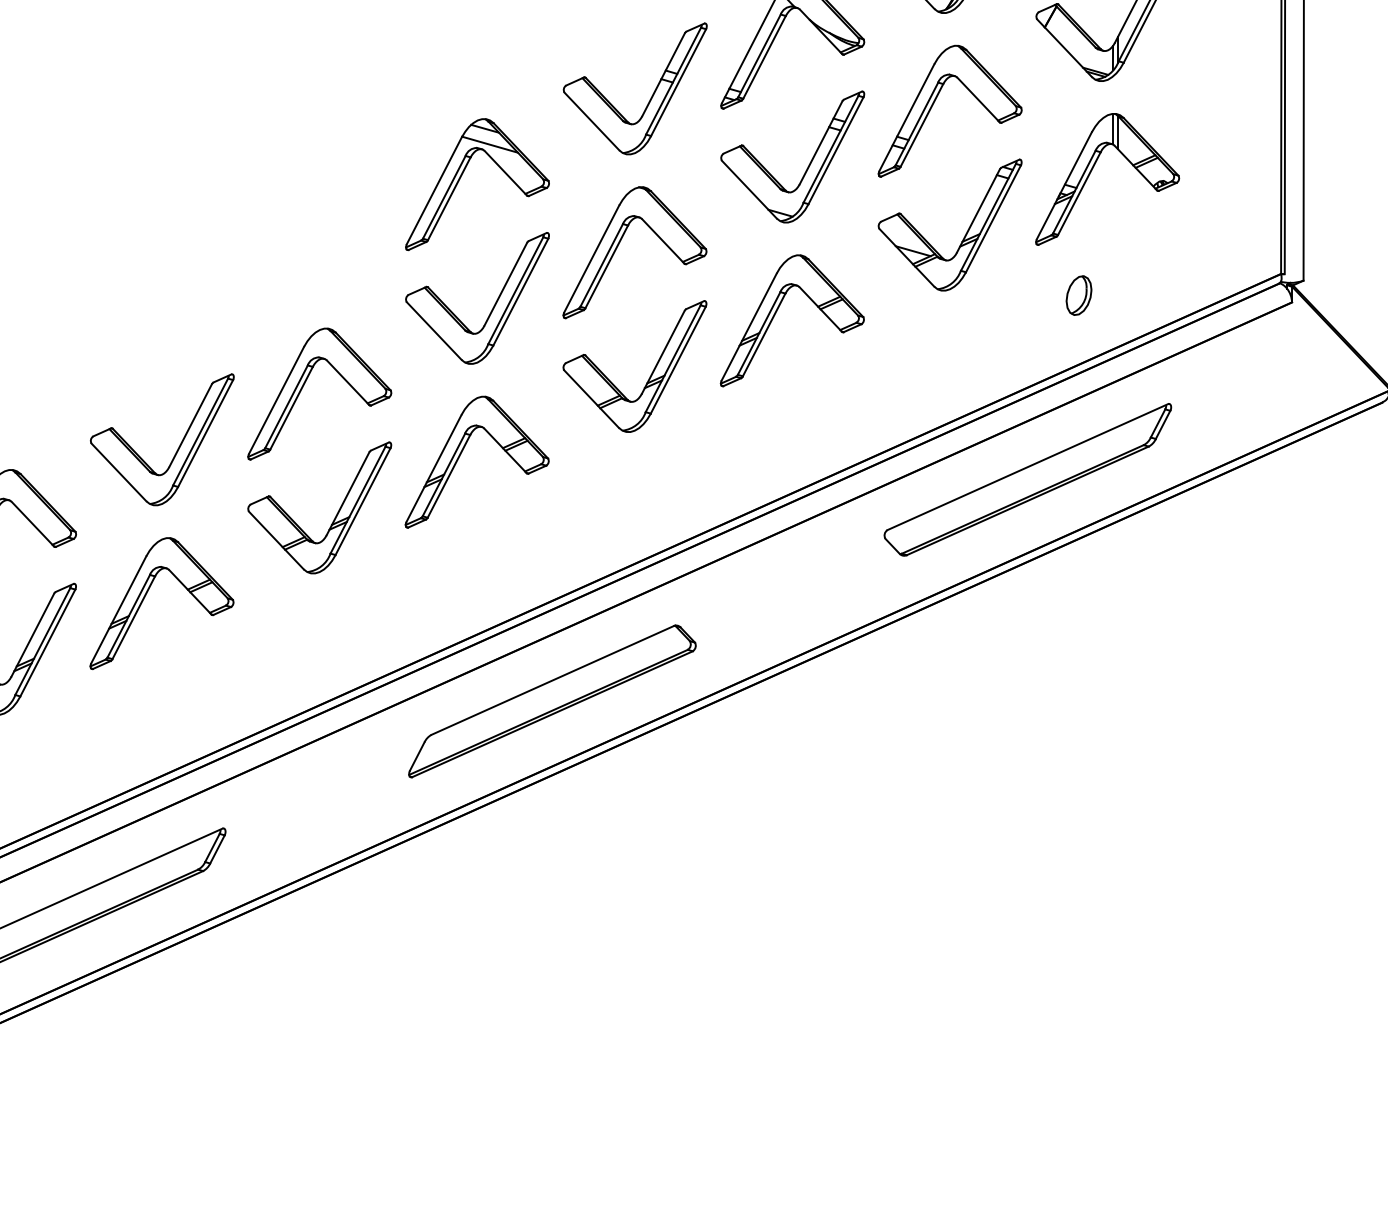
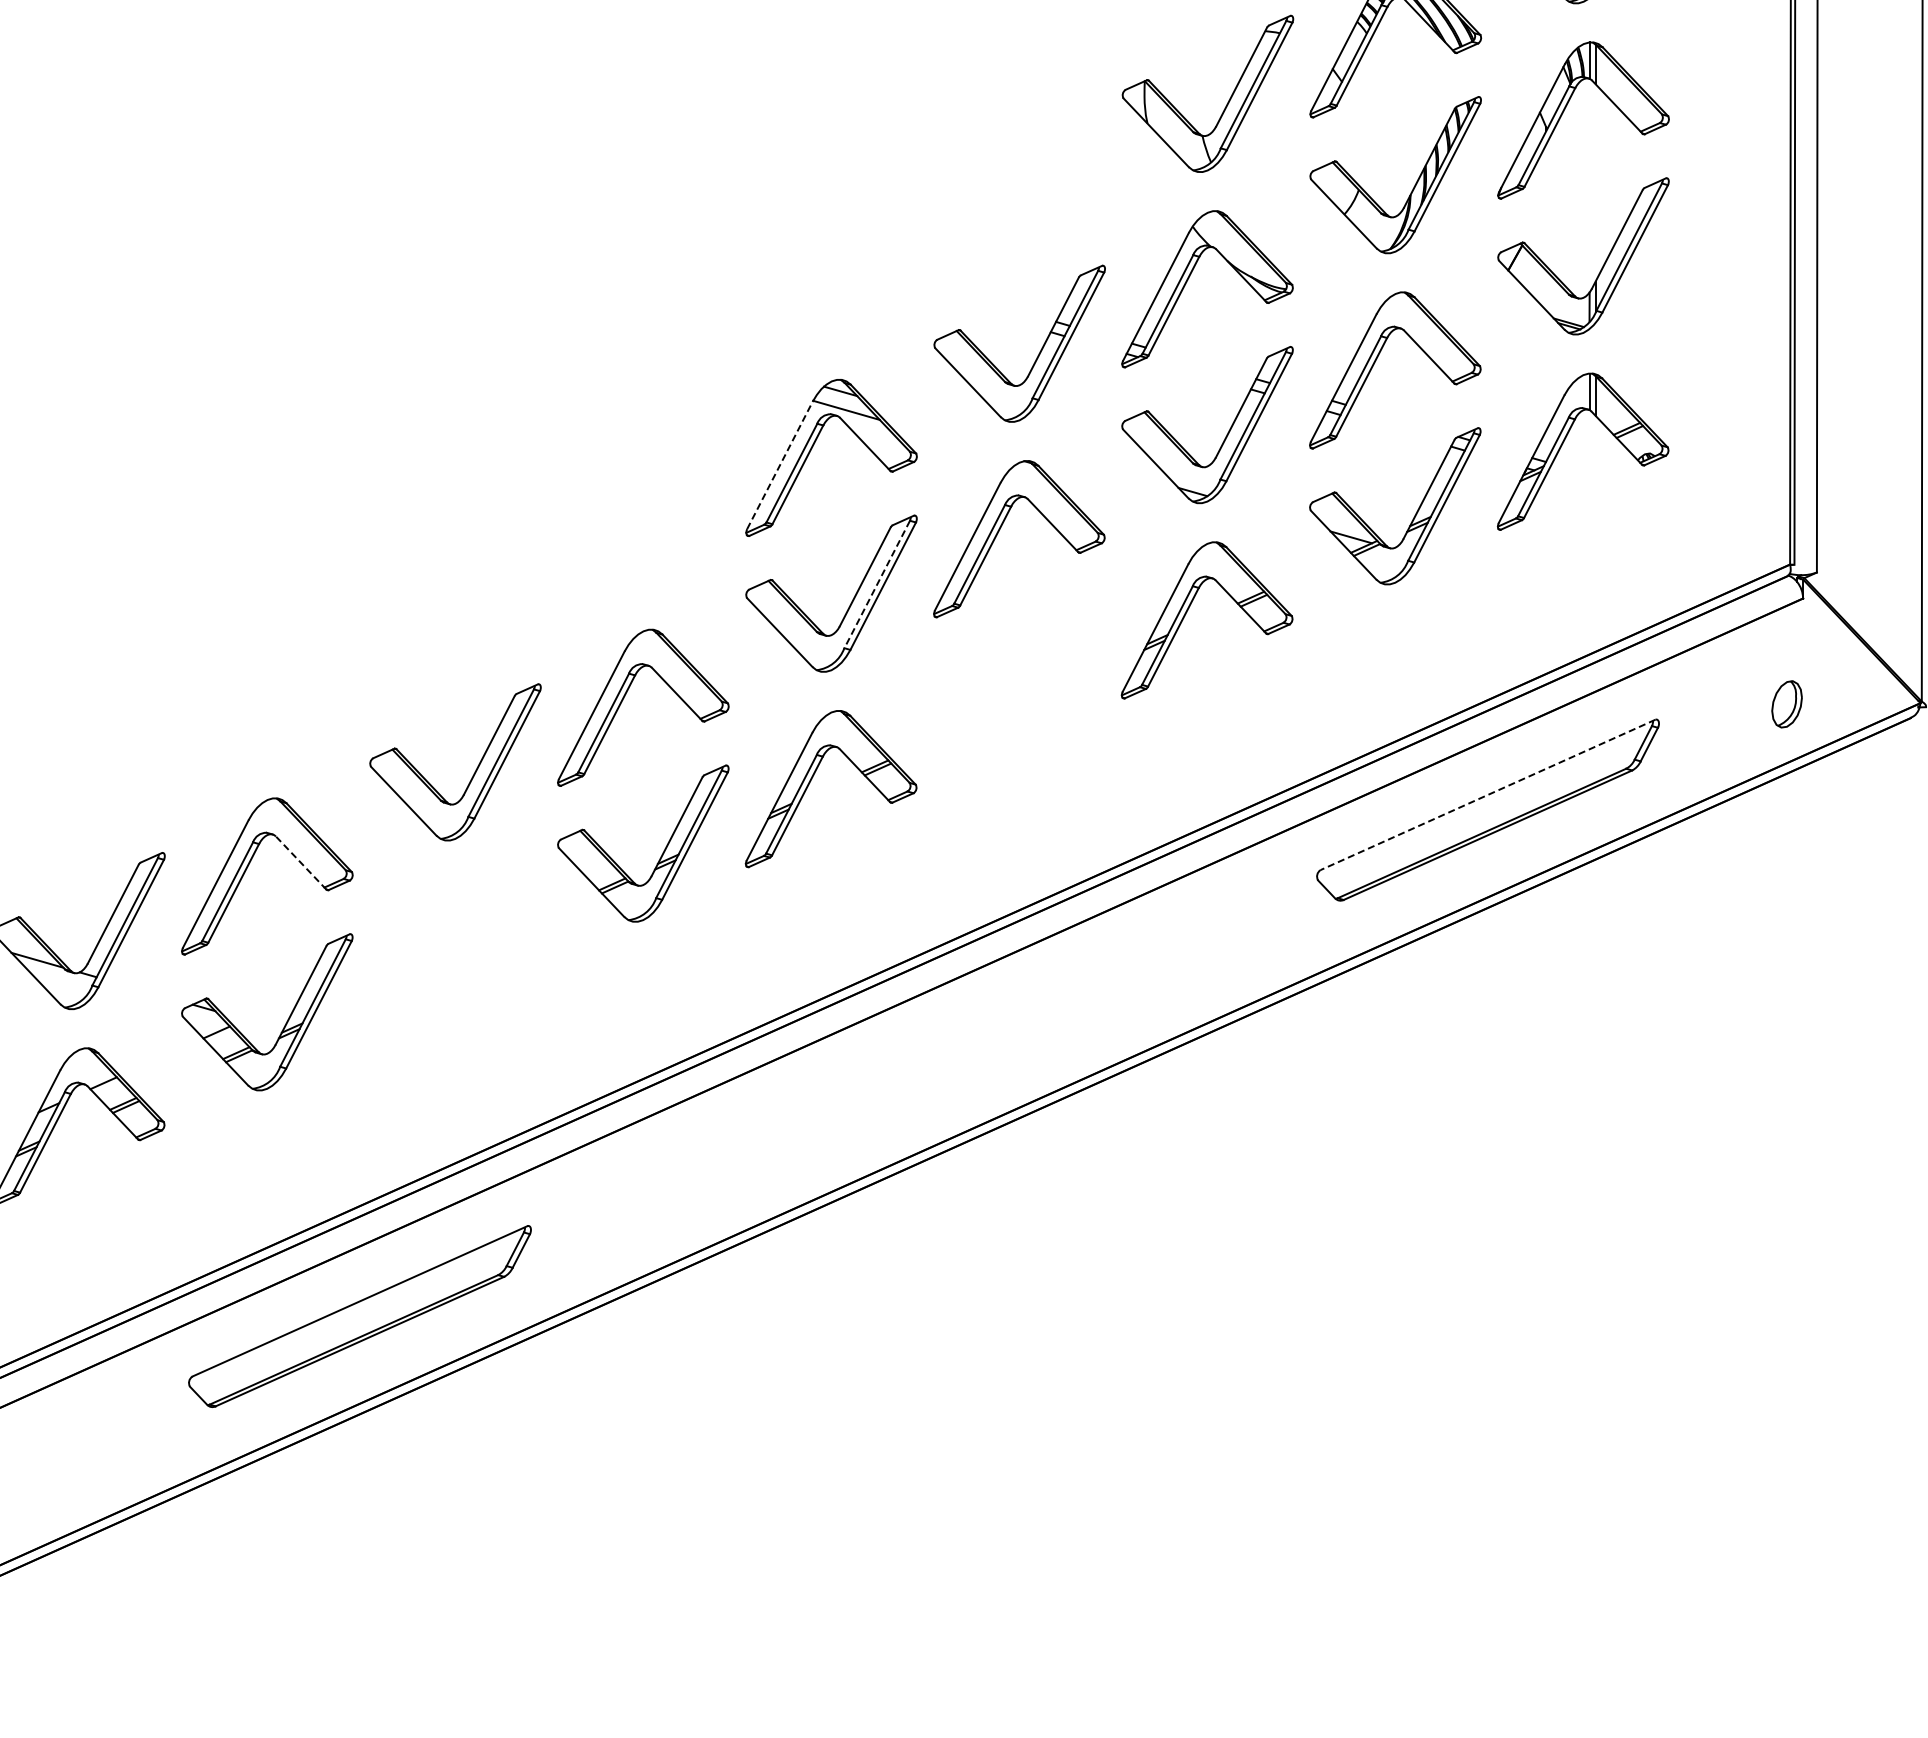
line: (433, 190) -> (779, 465), solid -> dashed
line: (516, 290) -> (877, 584), solid -> dashed
part: (1078, 295) -> (1786, 704), moved
part: (650, 375) -> (1037, 685), removed
line: (1028, 466) -> (1488, 794), solid -> dashed
line: (33, 524) -> (301, 863), solid -> dashed
part: (146, 595) -> (436, 947), removed
part: (552, 701) -> (920, 1074), removed

